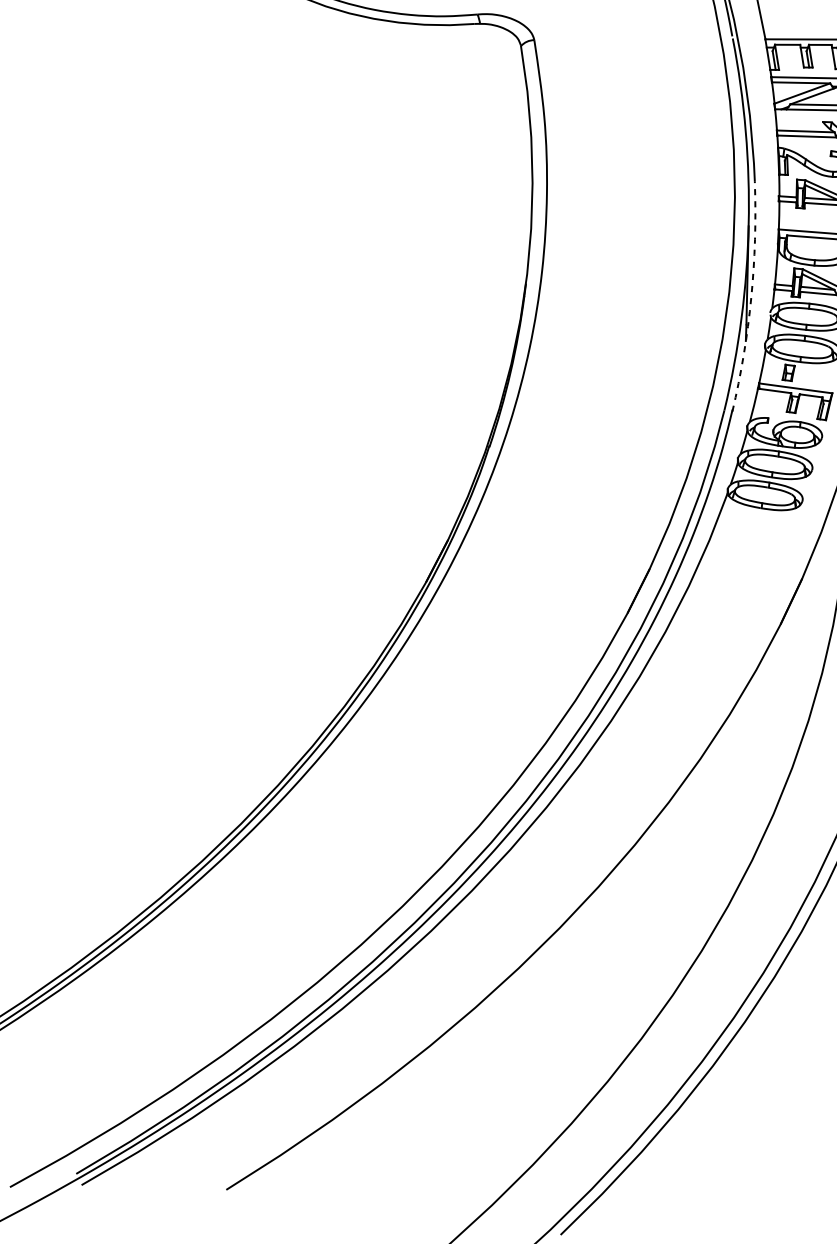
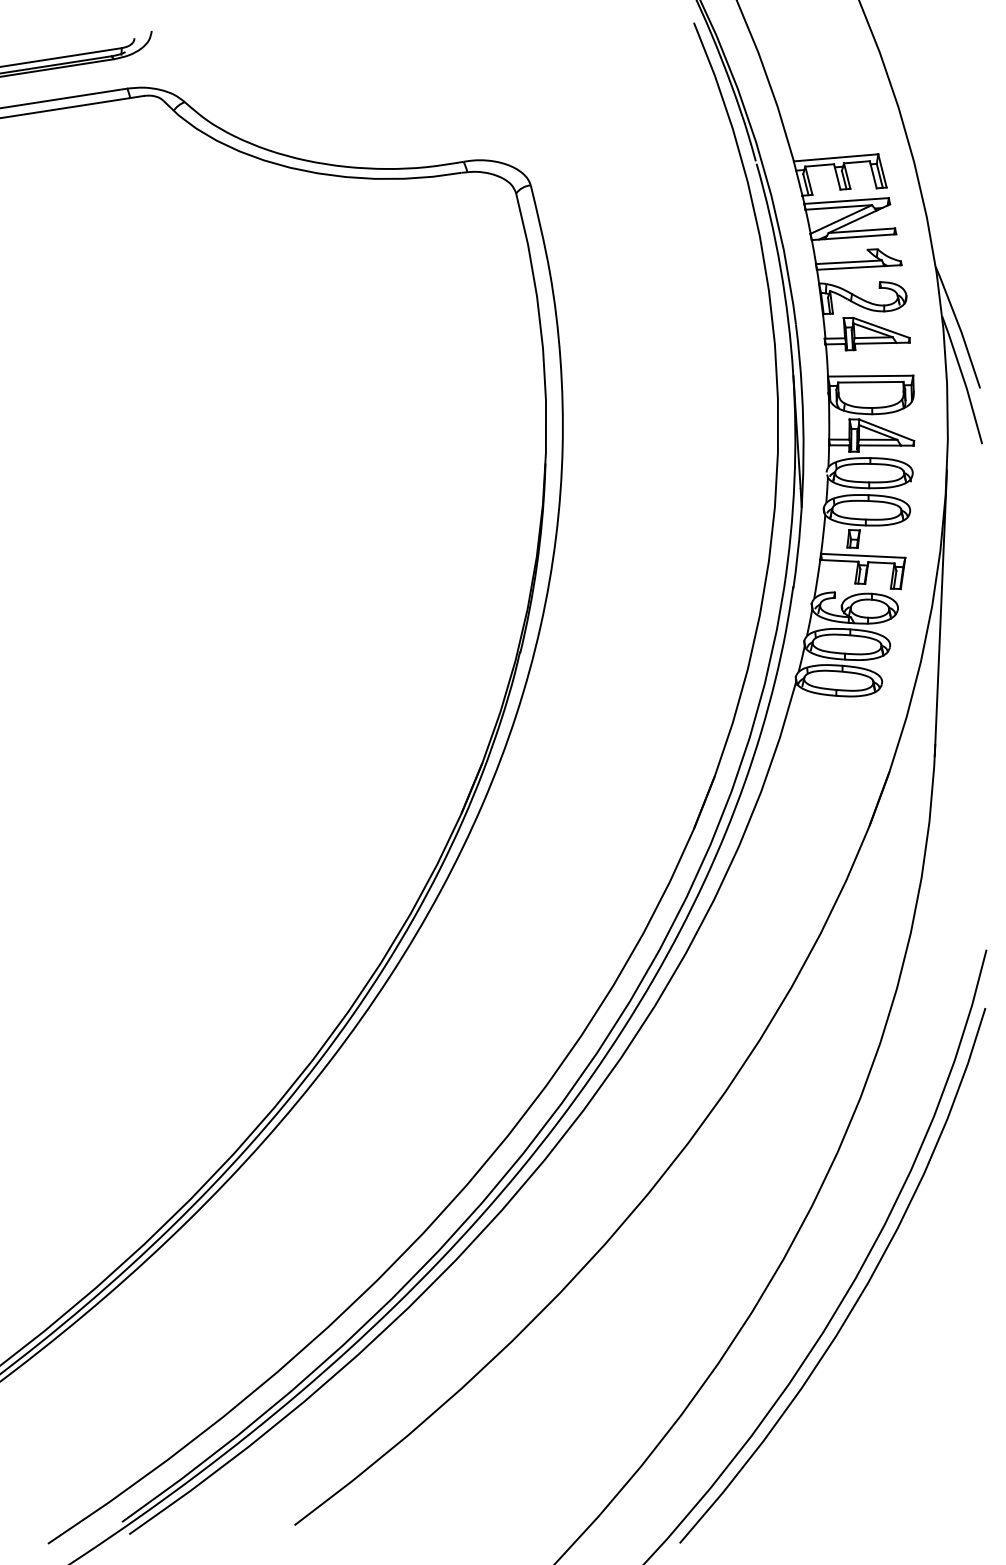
arc: (751, 297) -> (803, 456), dashed -> solid

